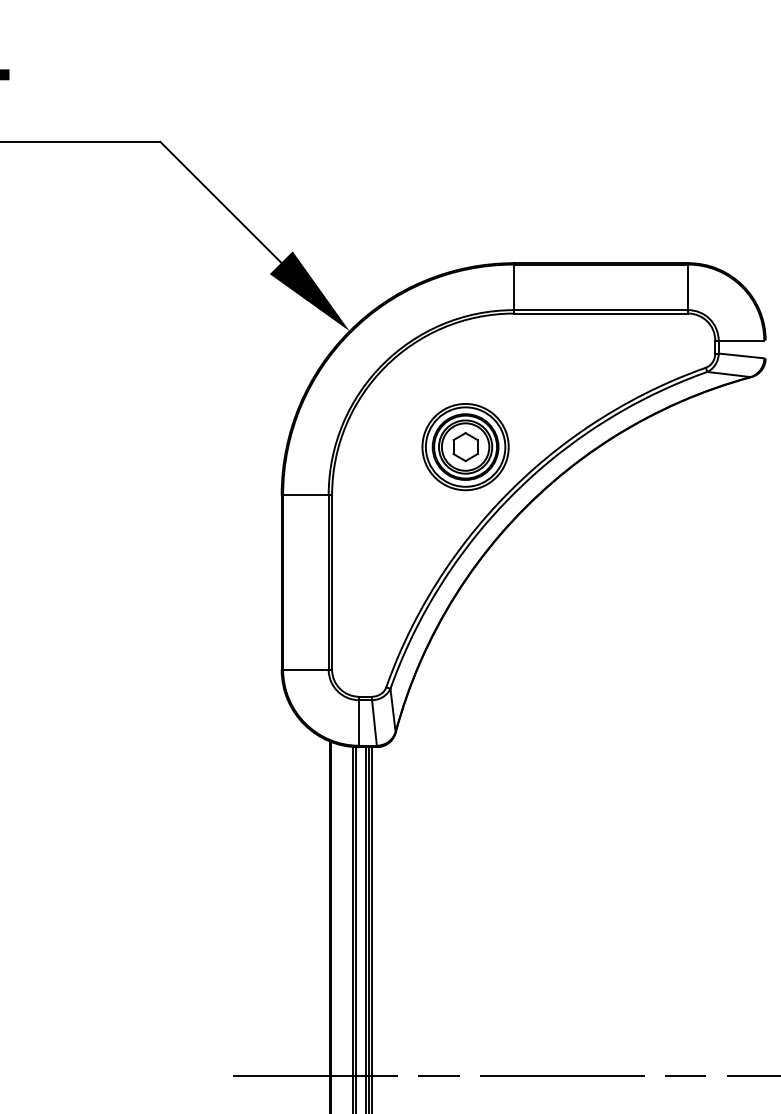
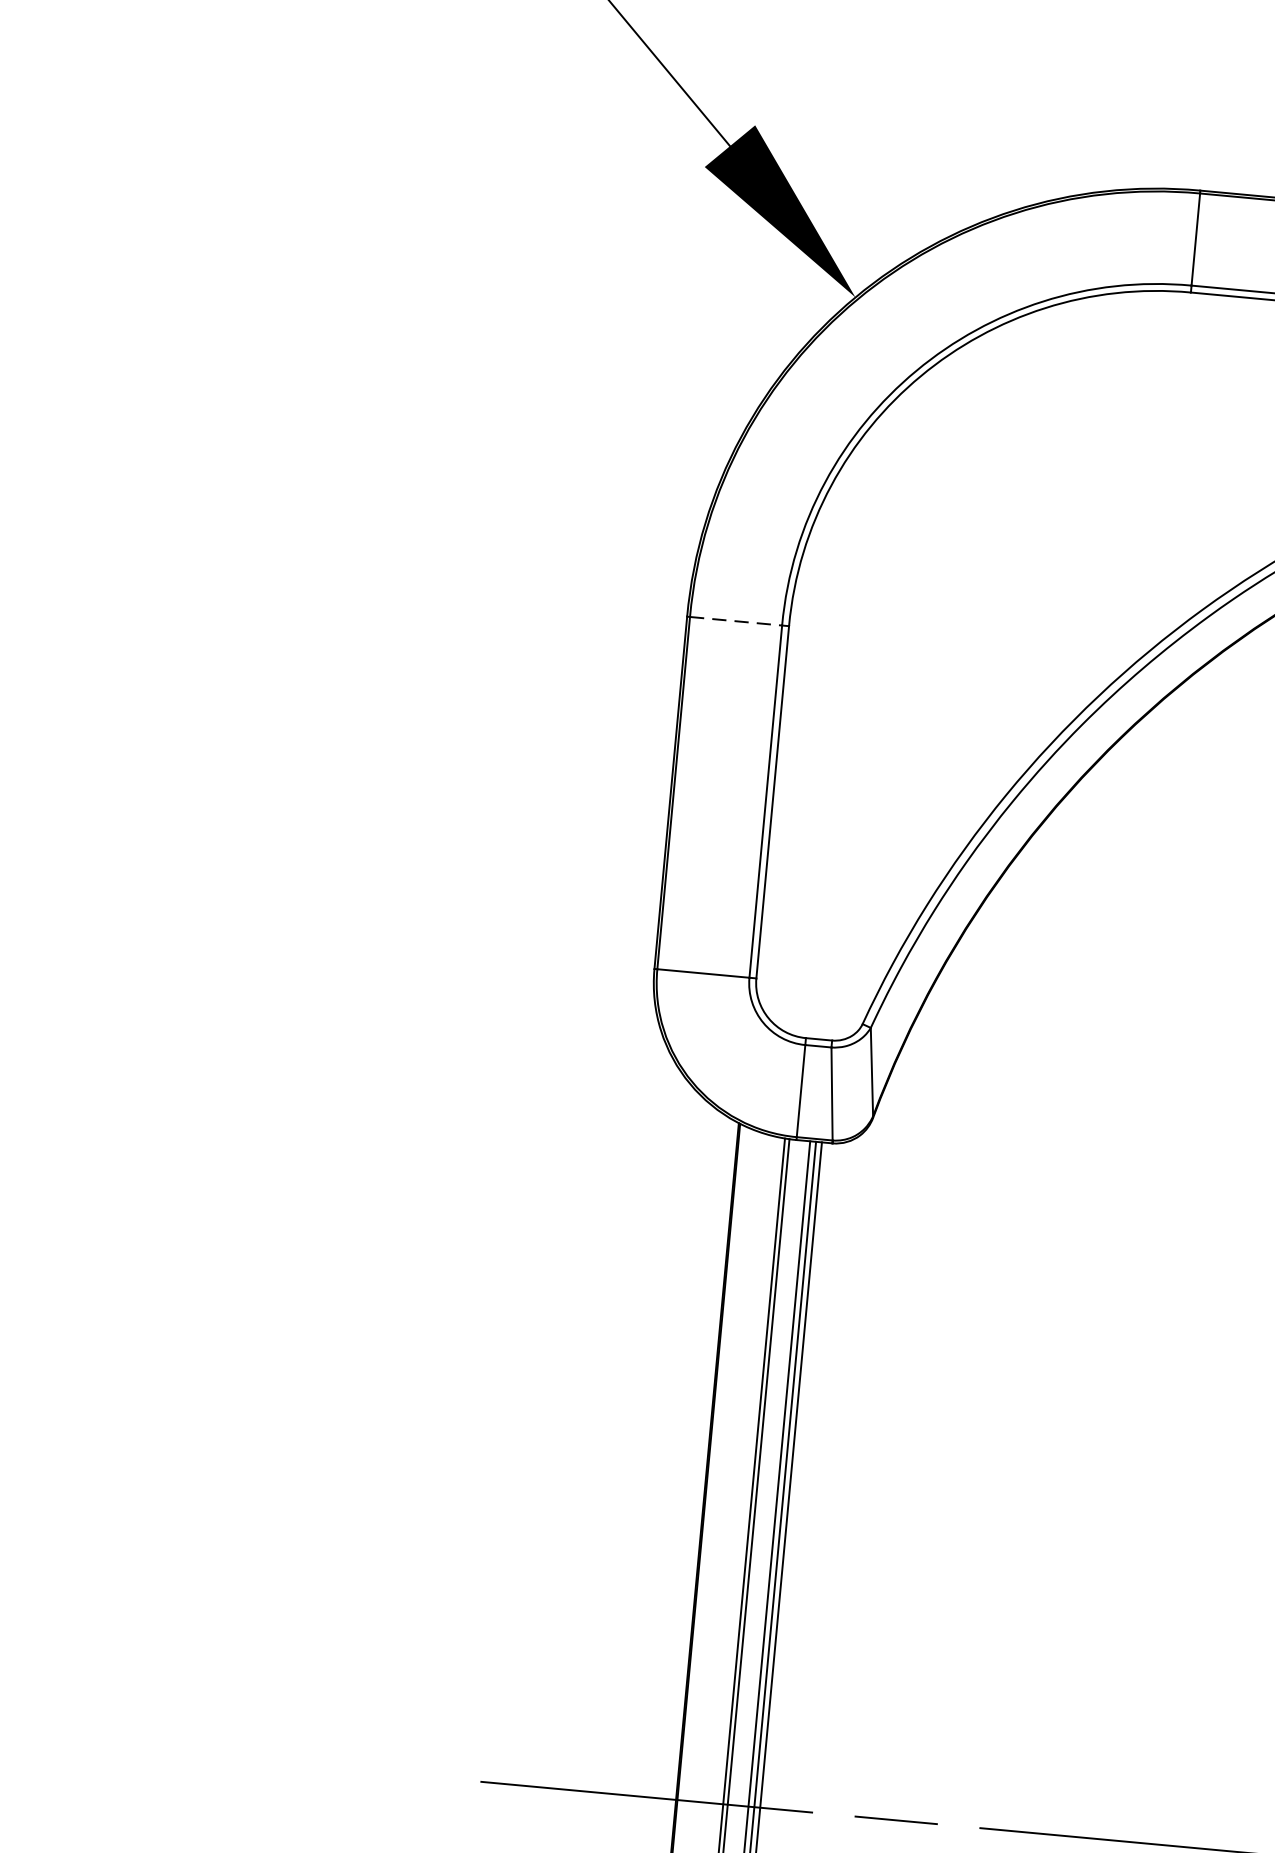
part: (465, 447) -> (1067, 554), removed
line: (305, 495) -> (735, 621), solid -> dashed

